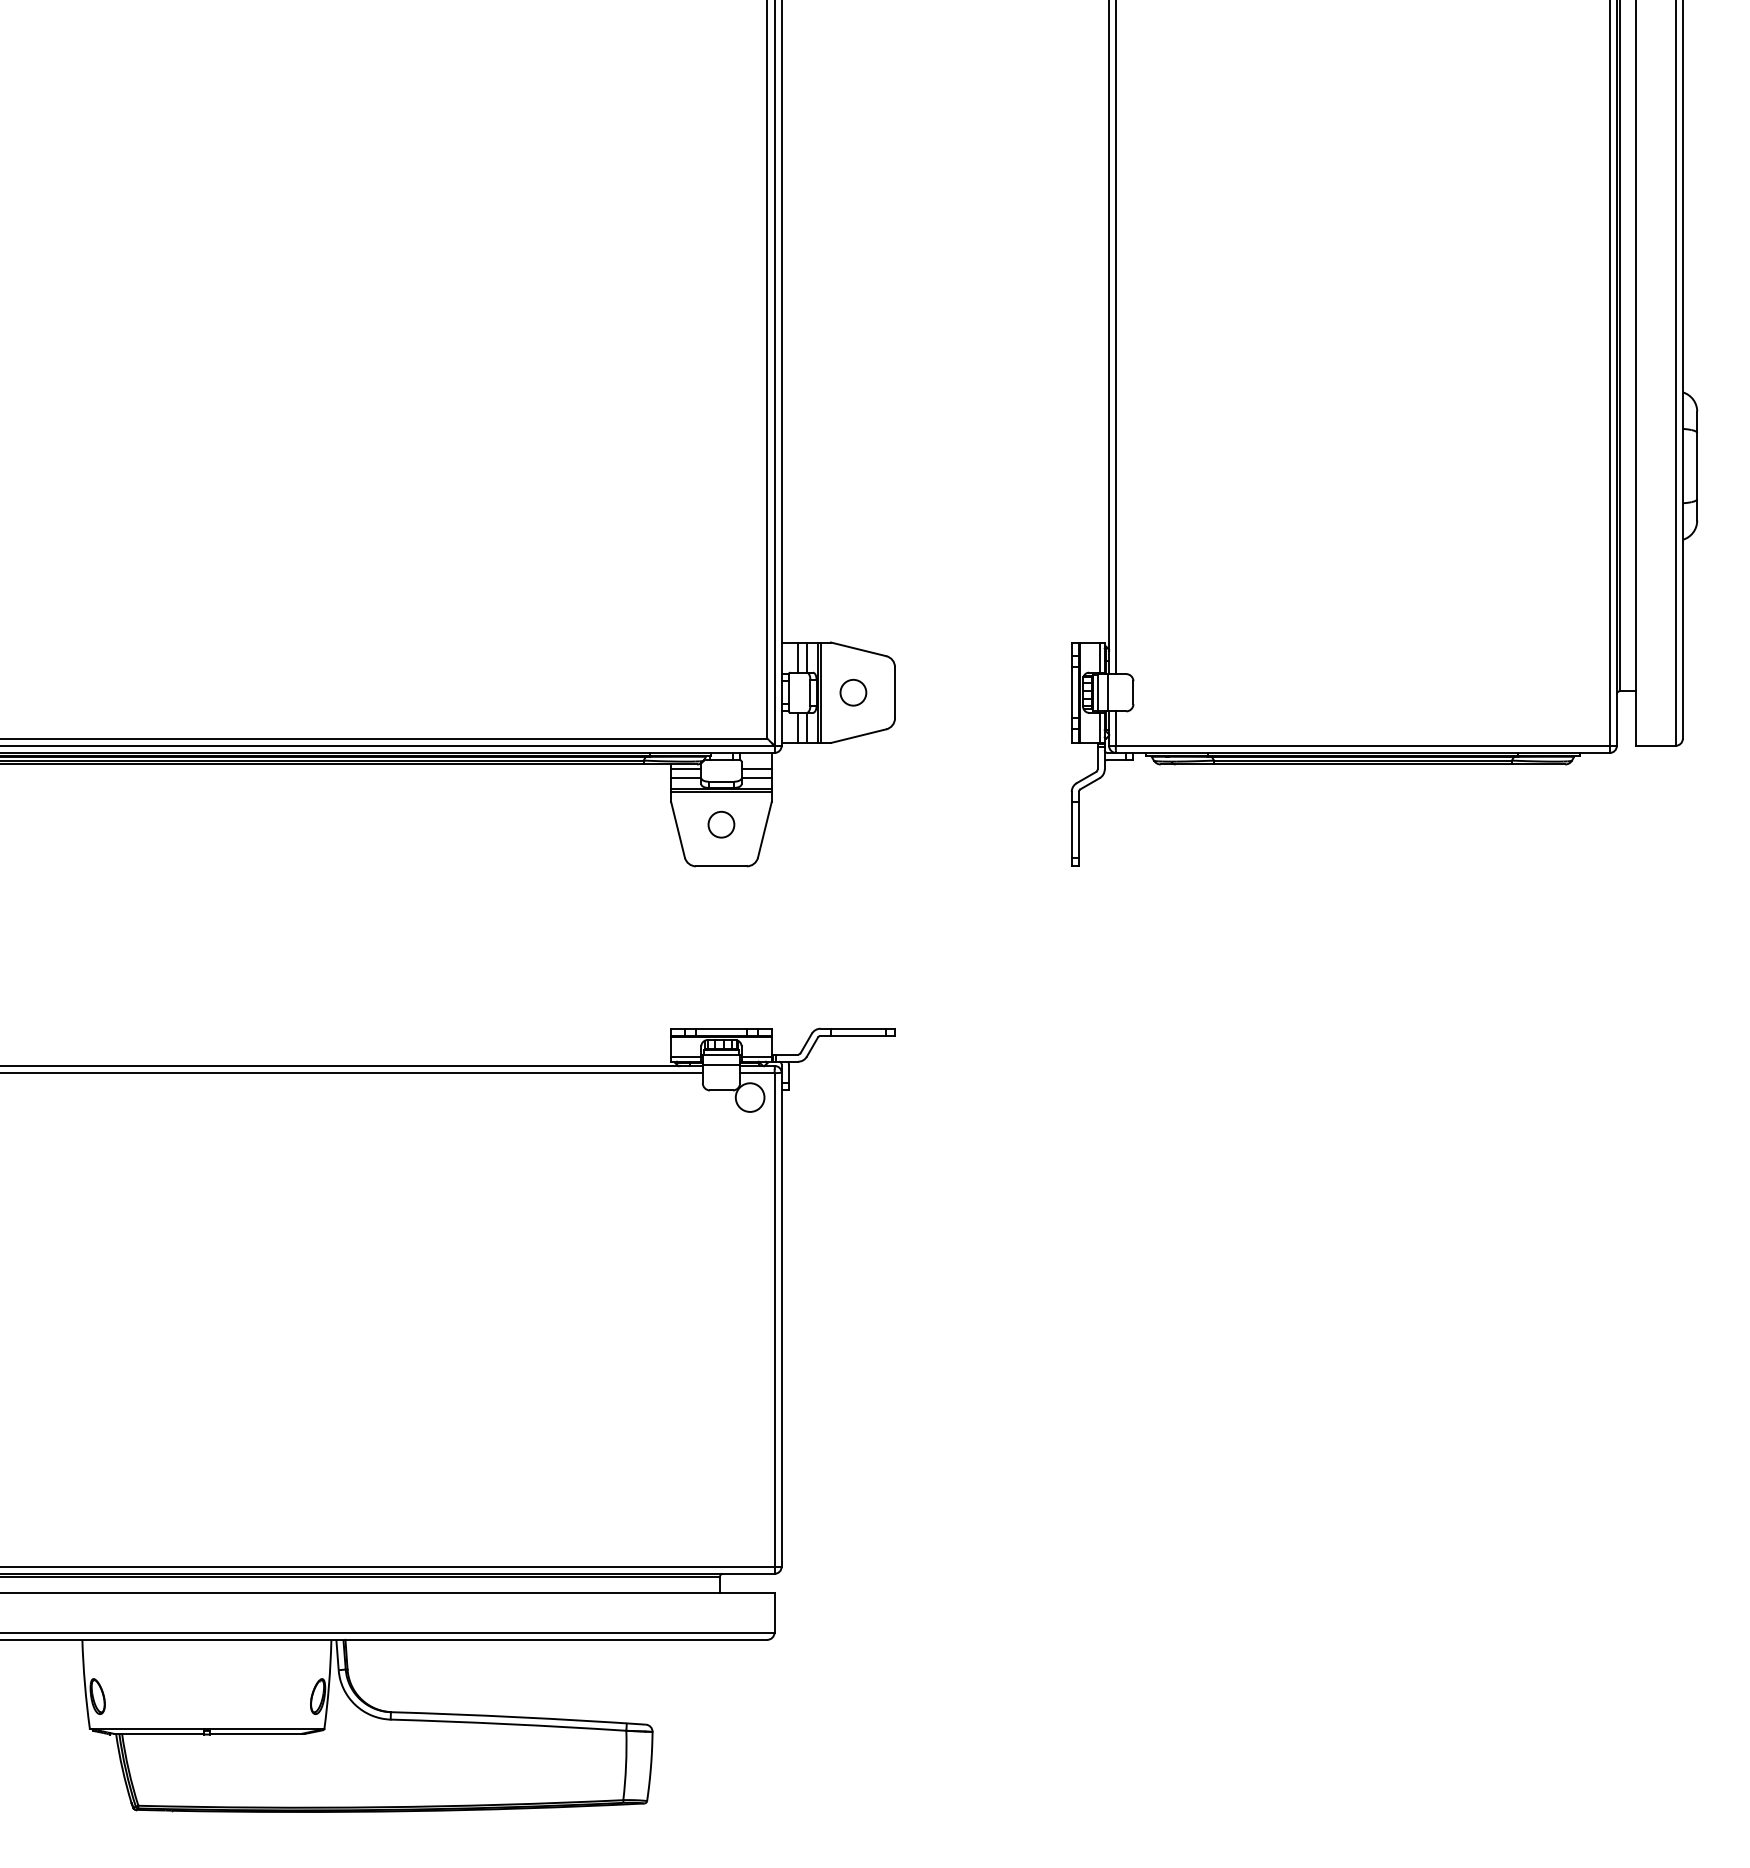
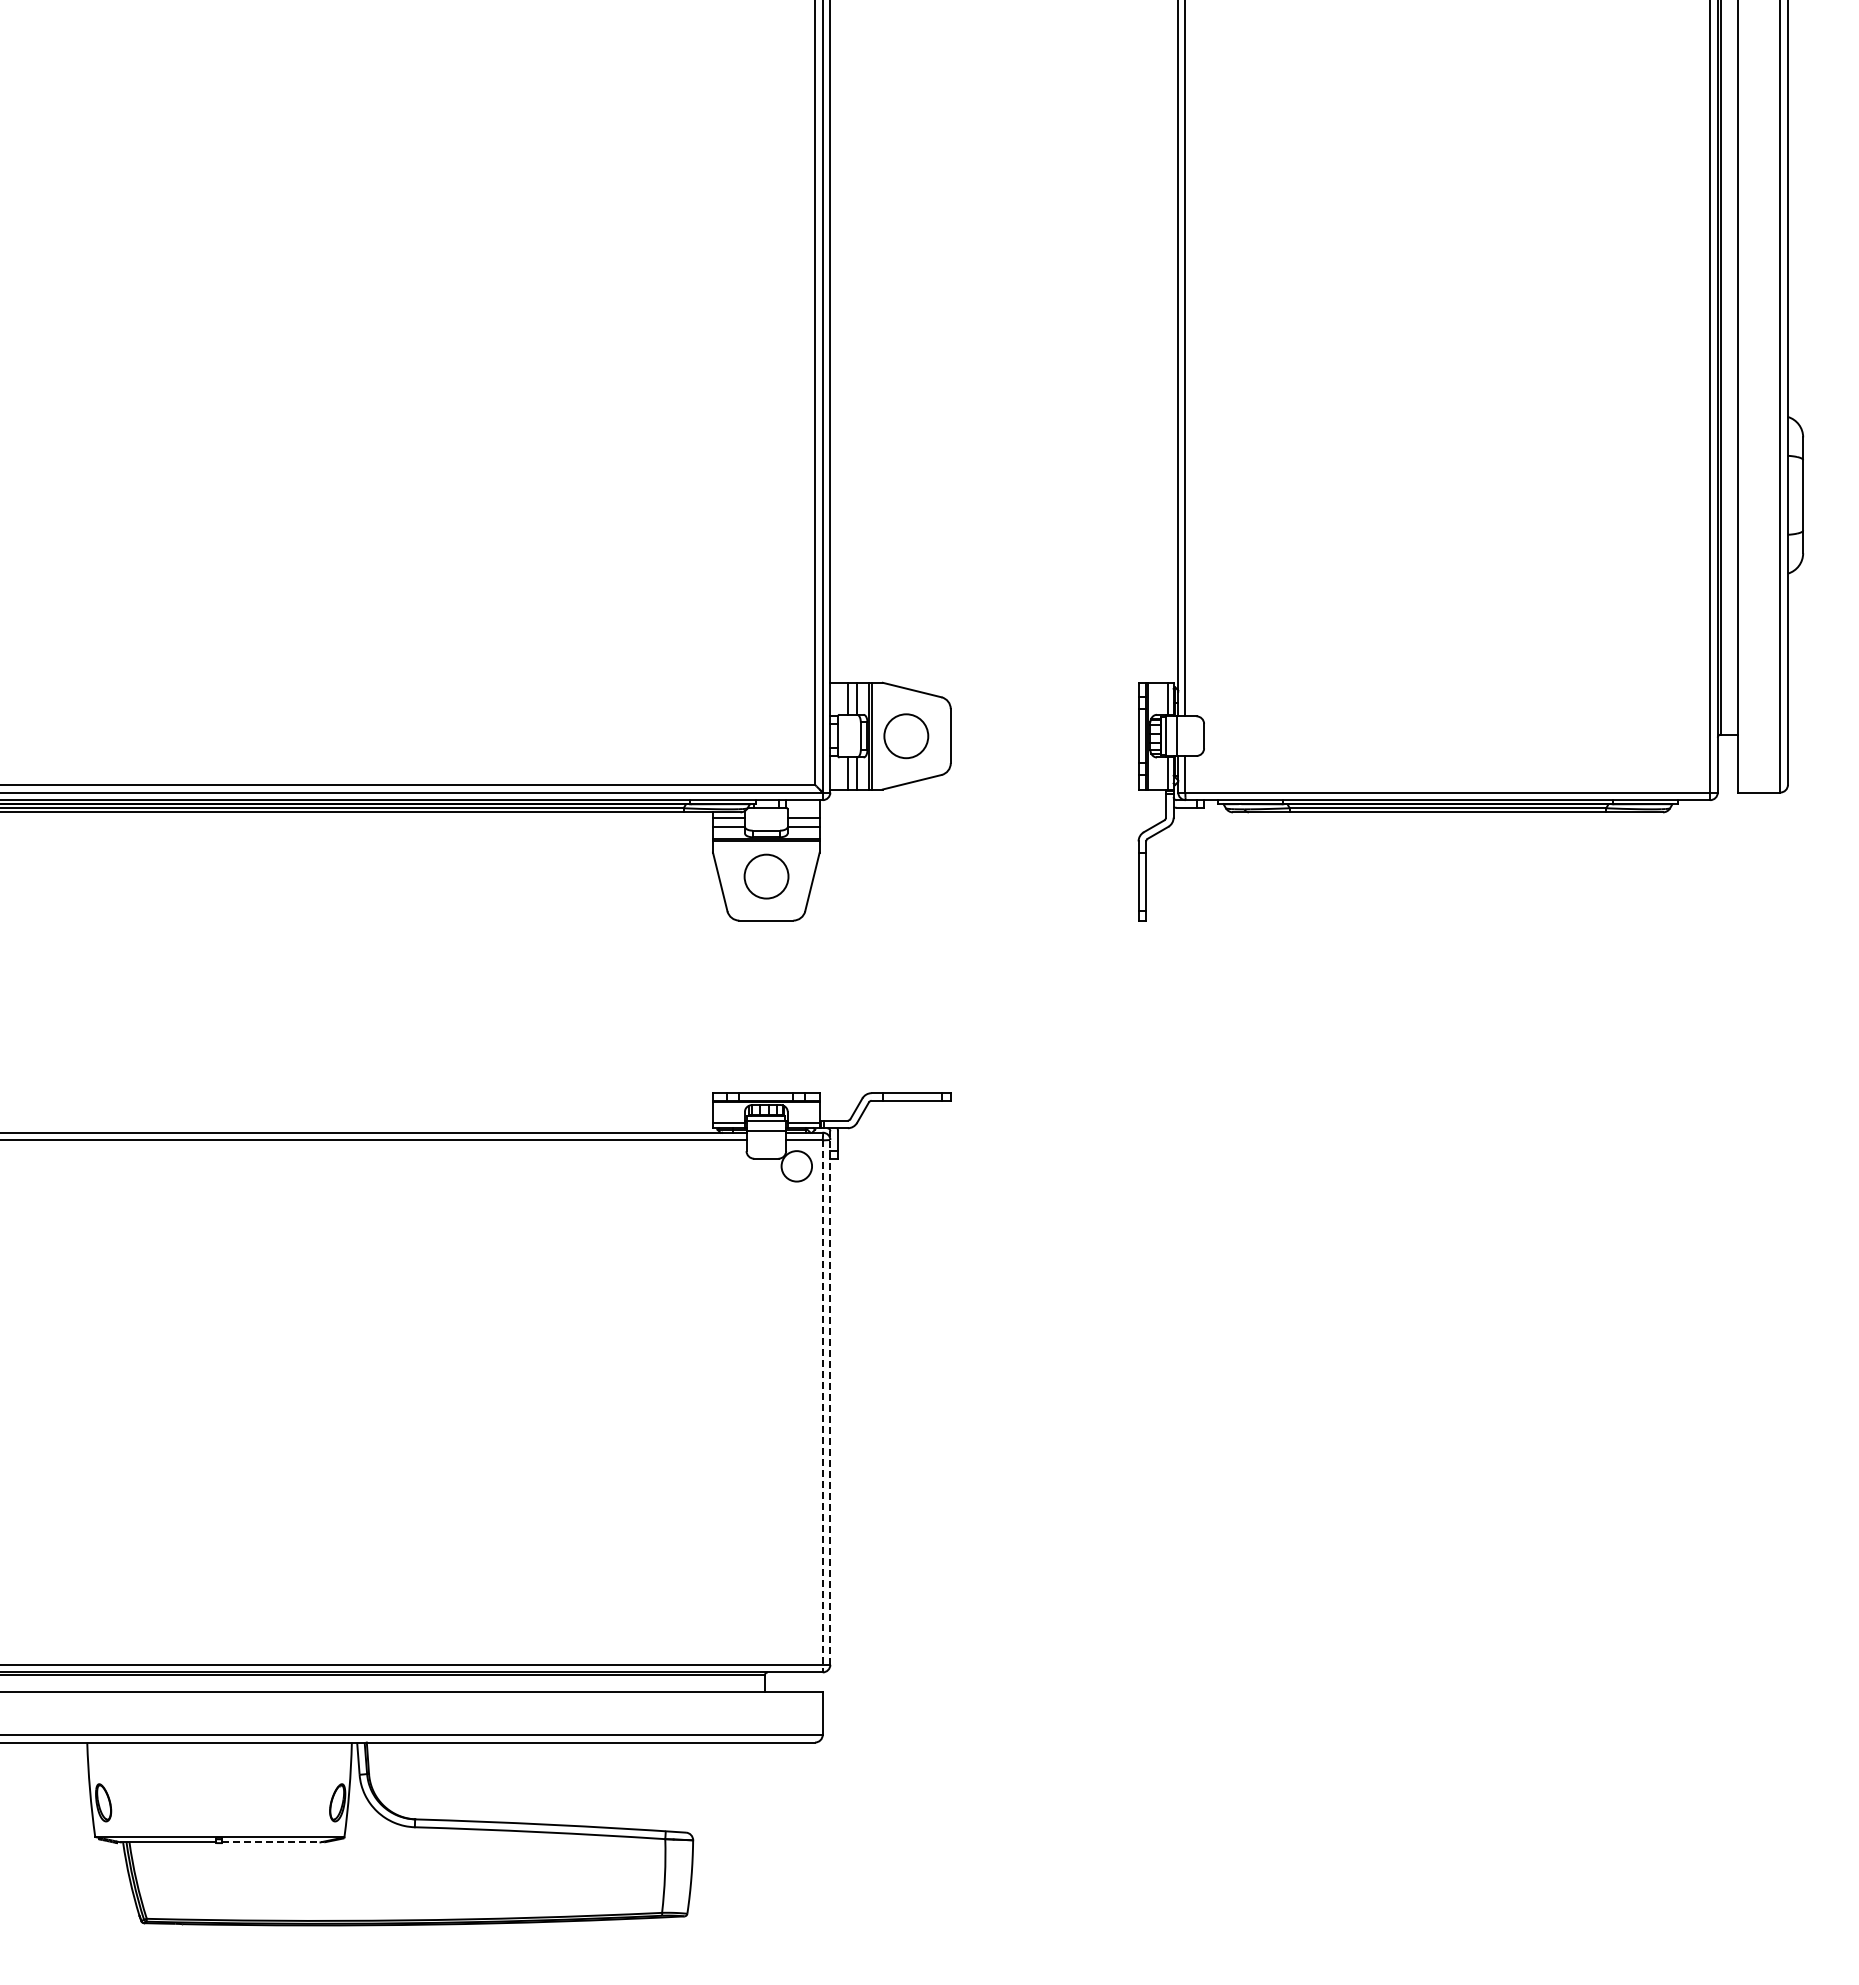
circle: (853, 692) -> (906, 735), size x1.6
circle: (720, 823) -> (765, 875), size x1.6
line: (781, 1316) -> (830, 1398), solid -> dashed
line: (774, 1323) -> (822, 1406), solid -> dashed
line: (257, 1733) -> (273, 1842), solid -> dashed

